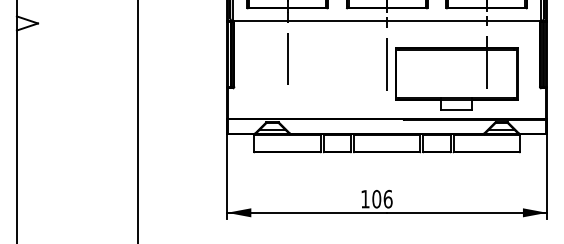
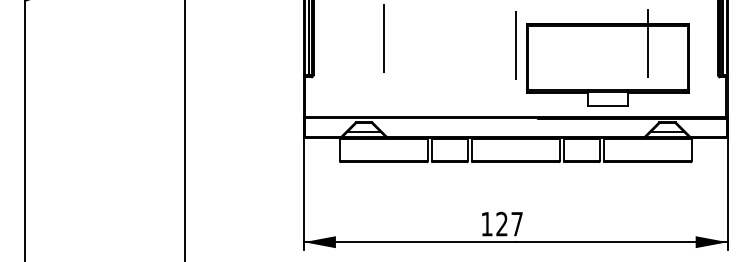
text: (382, 198) -> (509, 223), 106 -> 127

